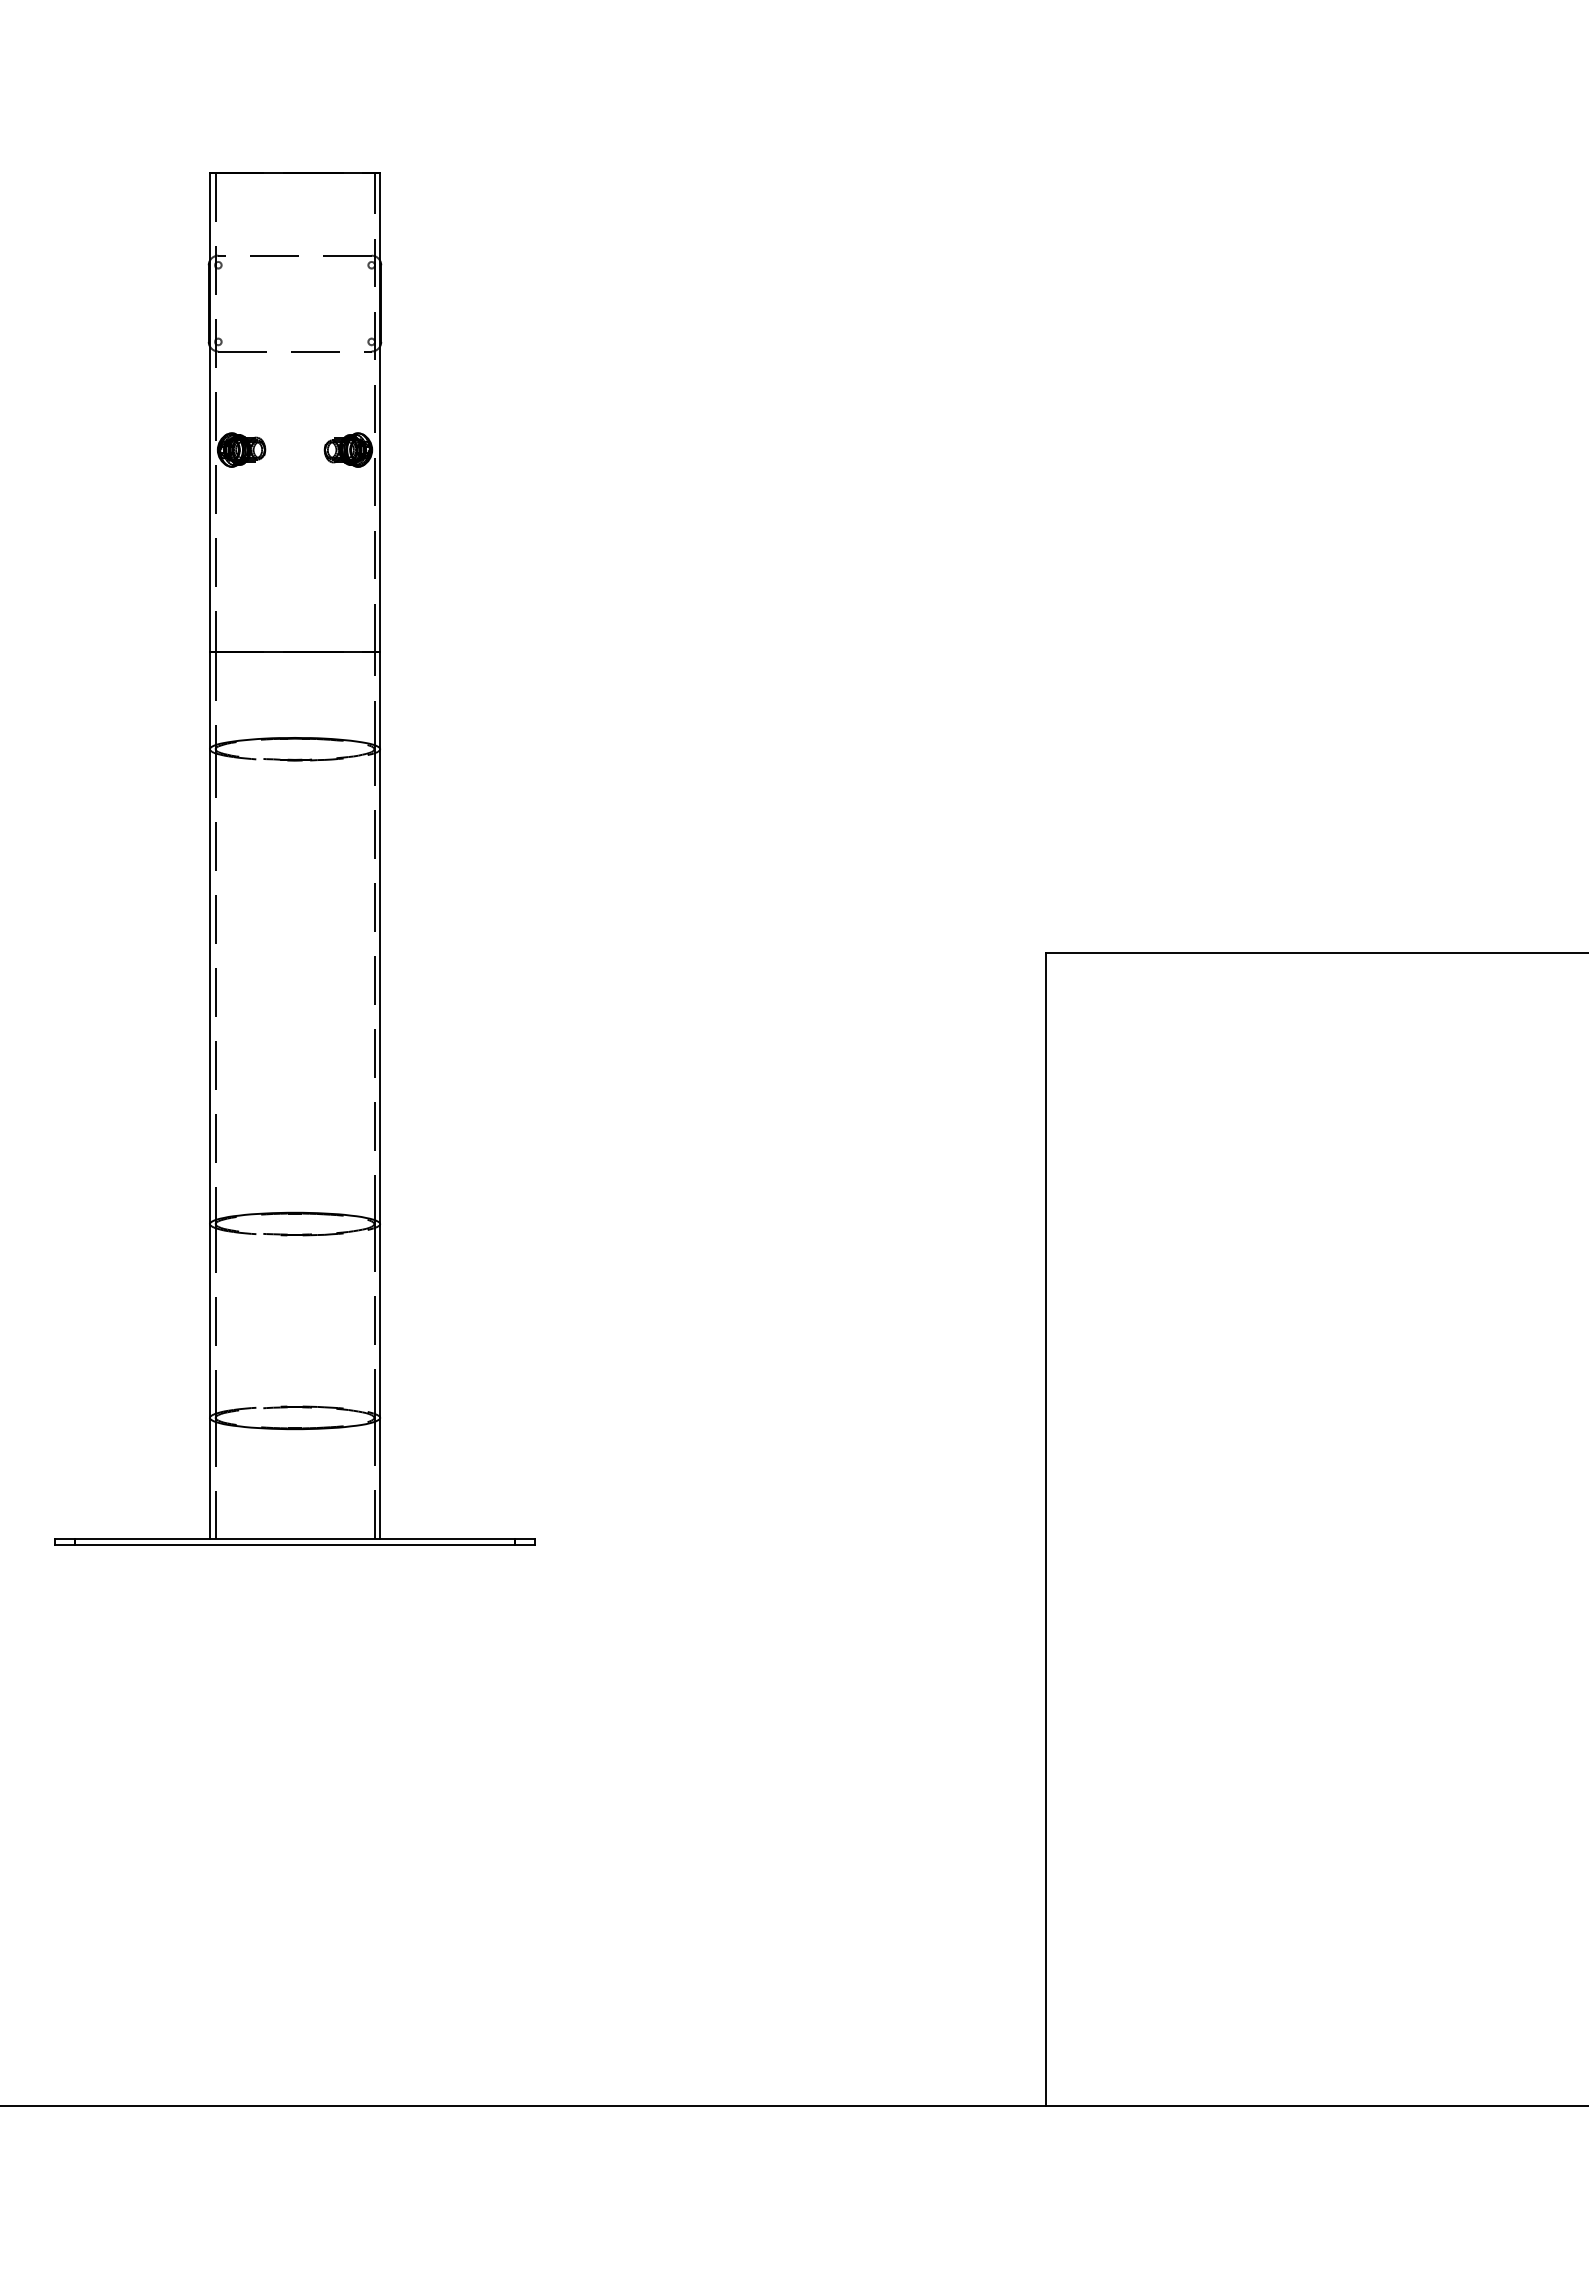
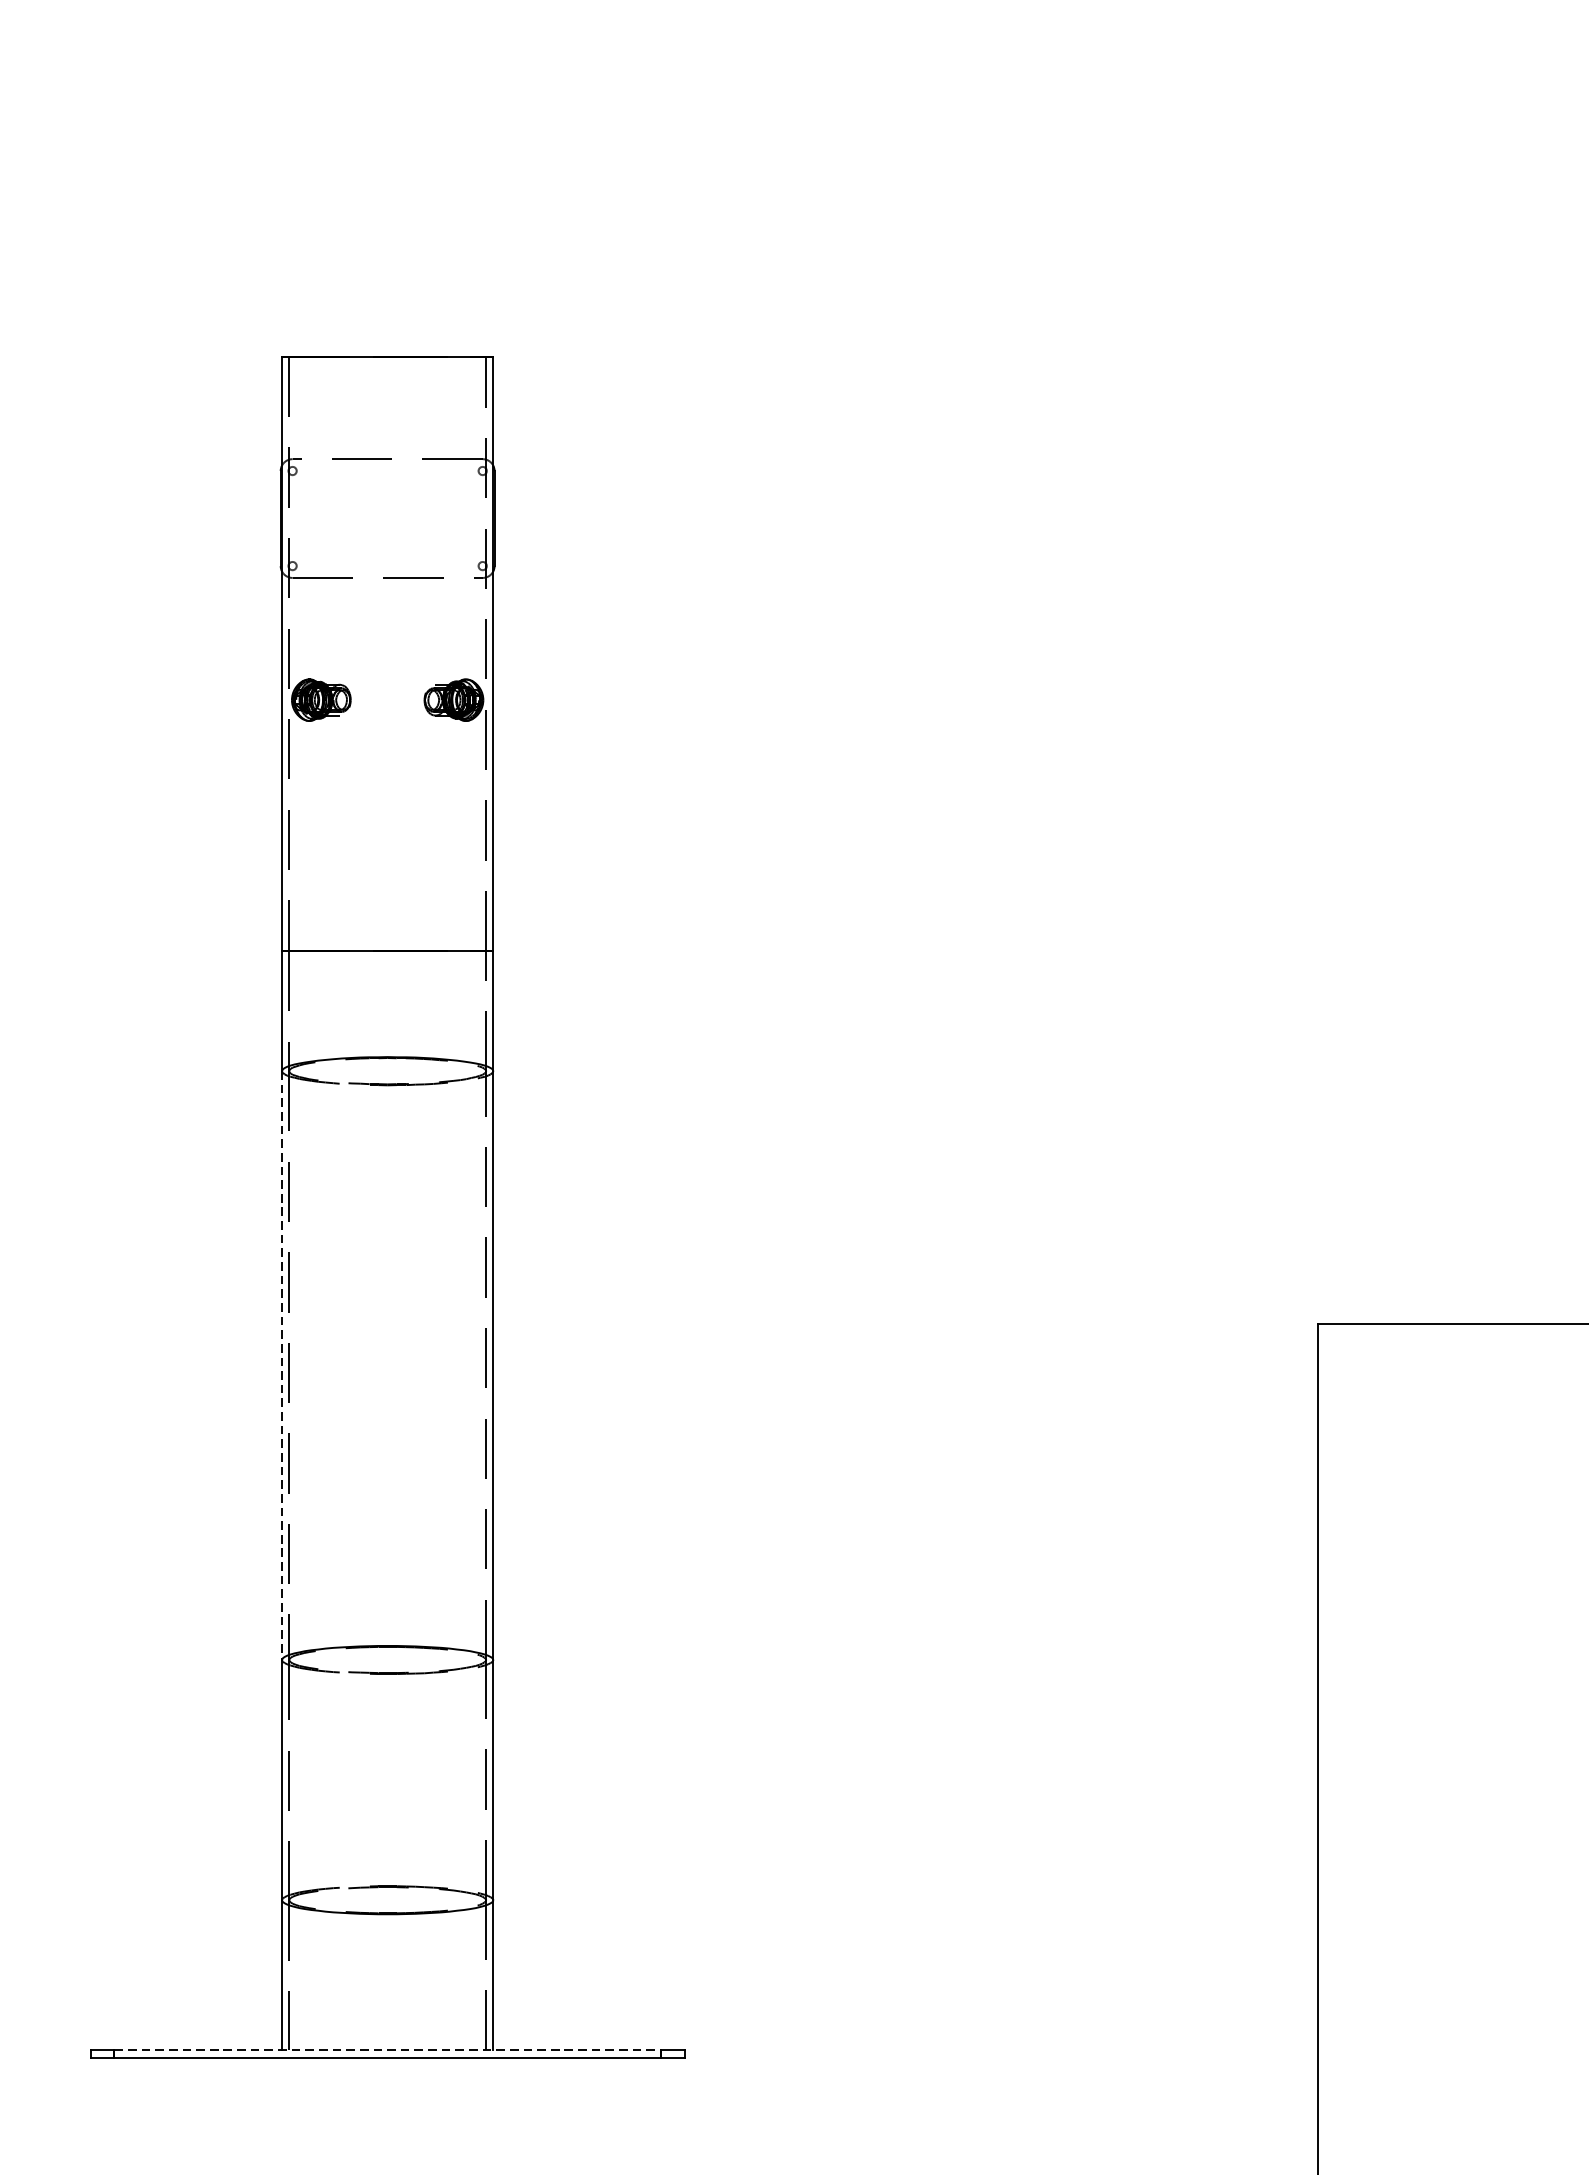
line: (209, 987) -> (281, 1366), solid -> dashed
line: (295, 1538) -> (388, 2049), solid -> dashed

